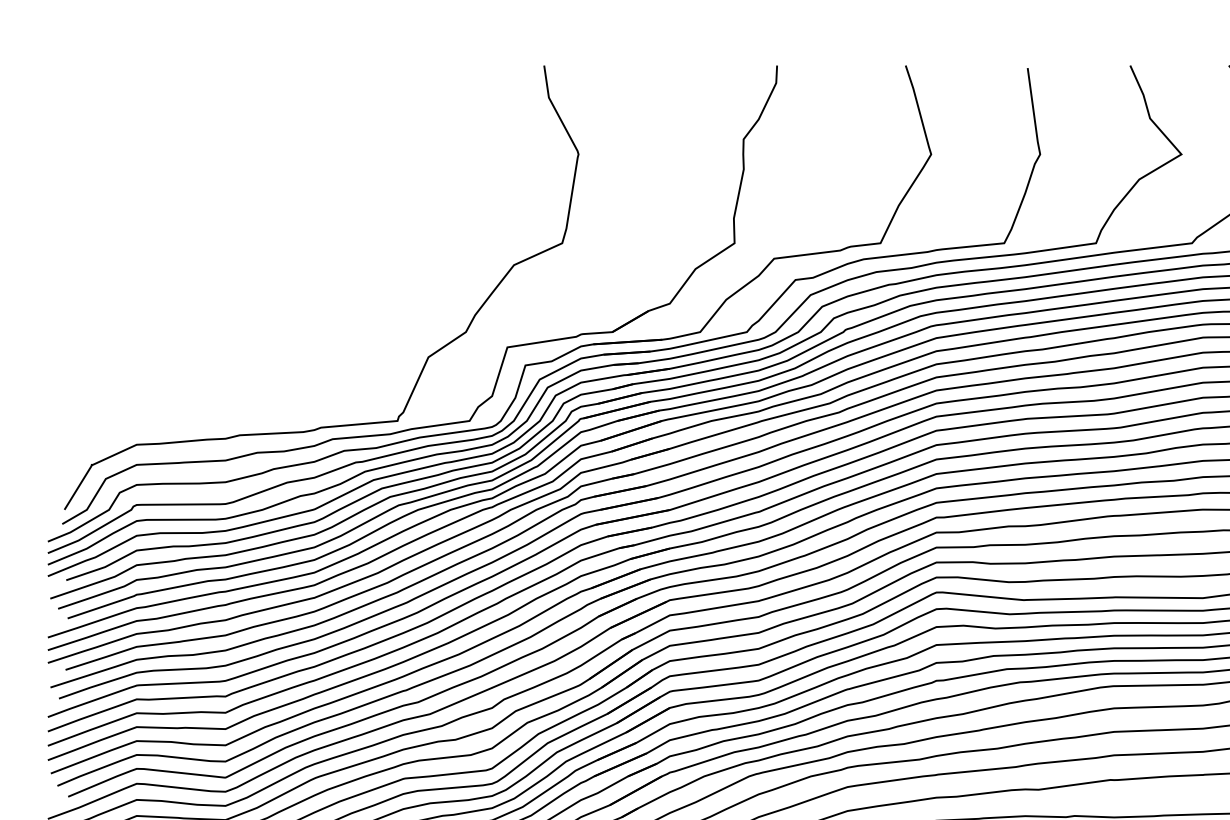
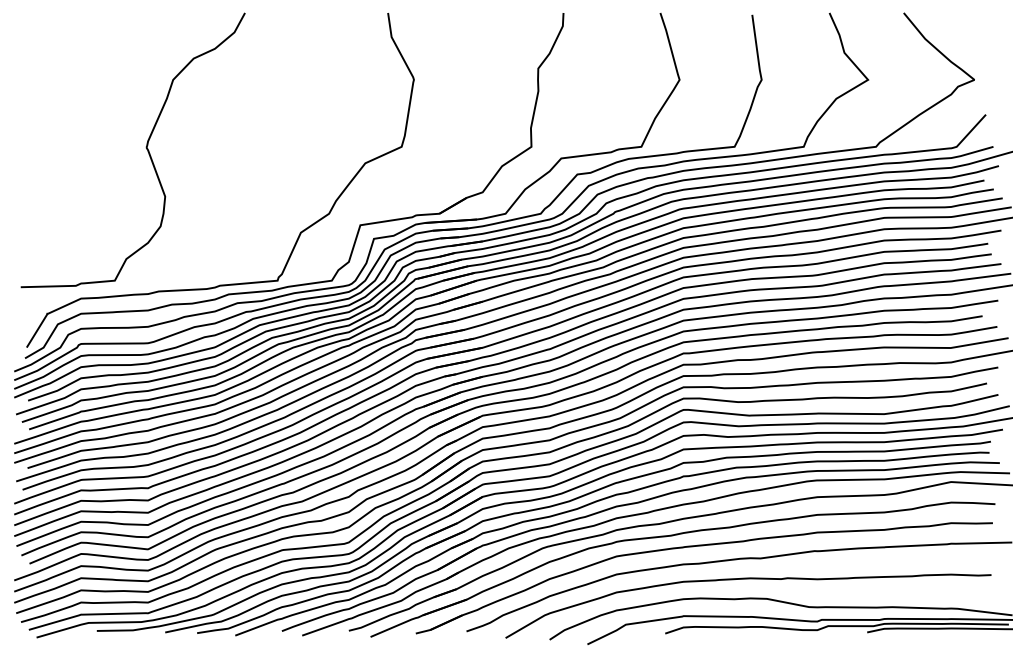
curve: (222, 244) -> (145, 147), added

